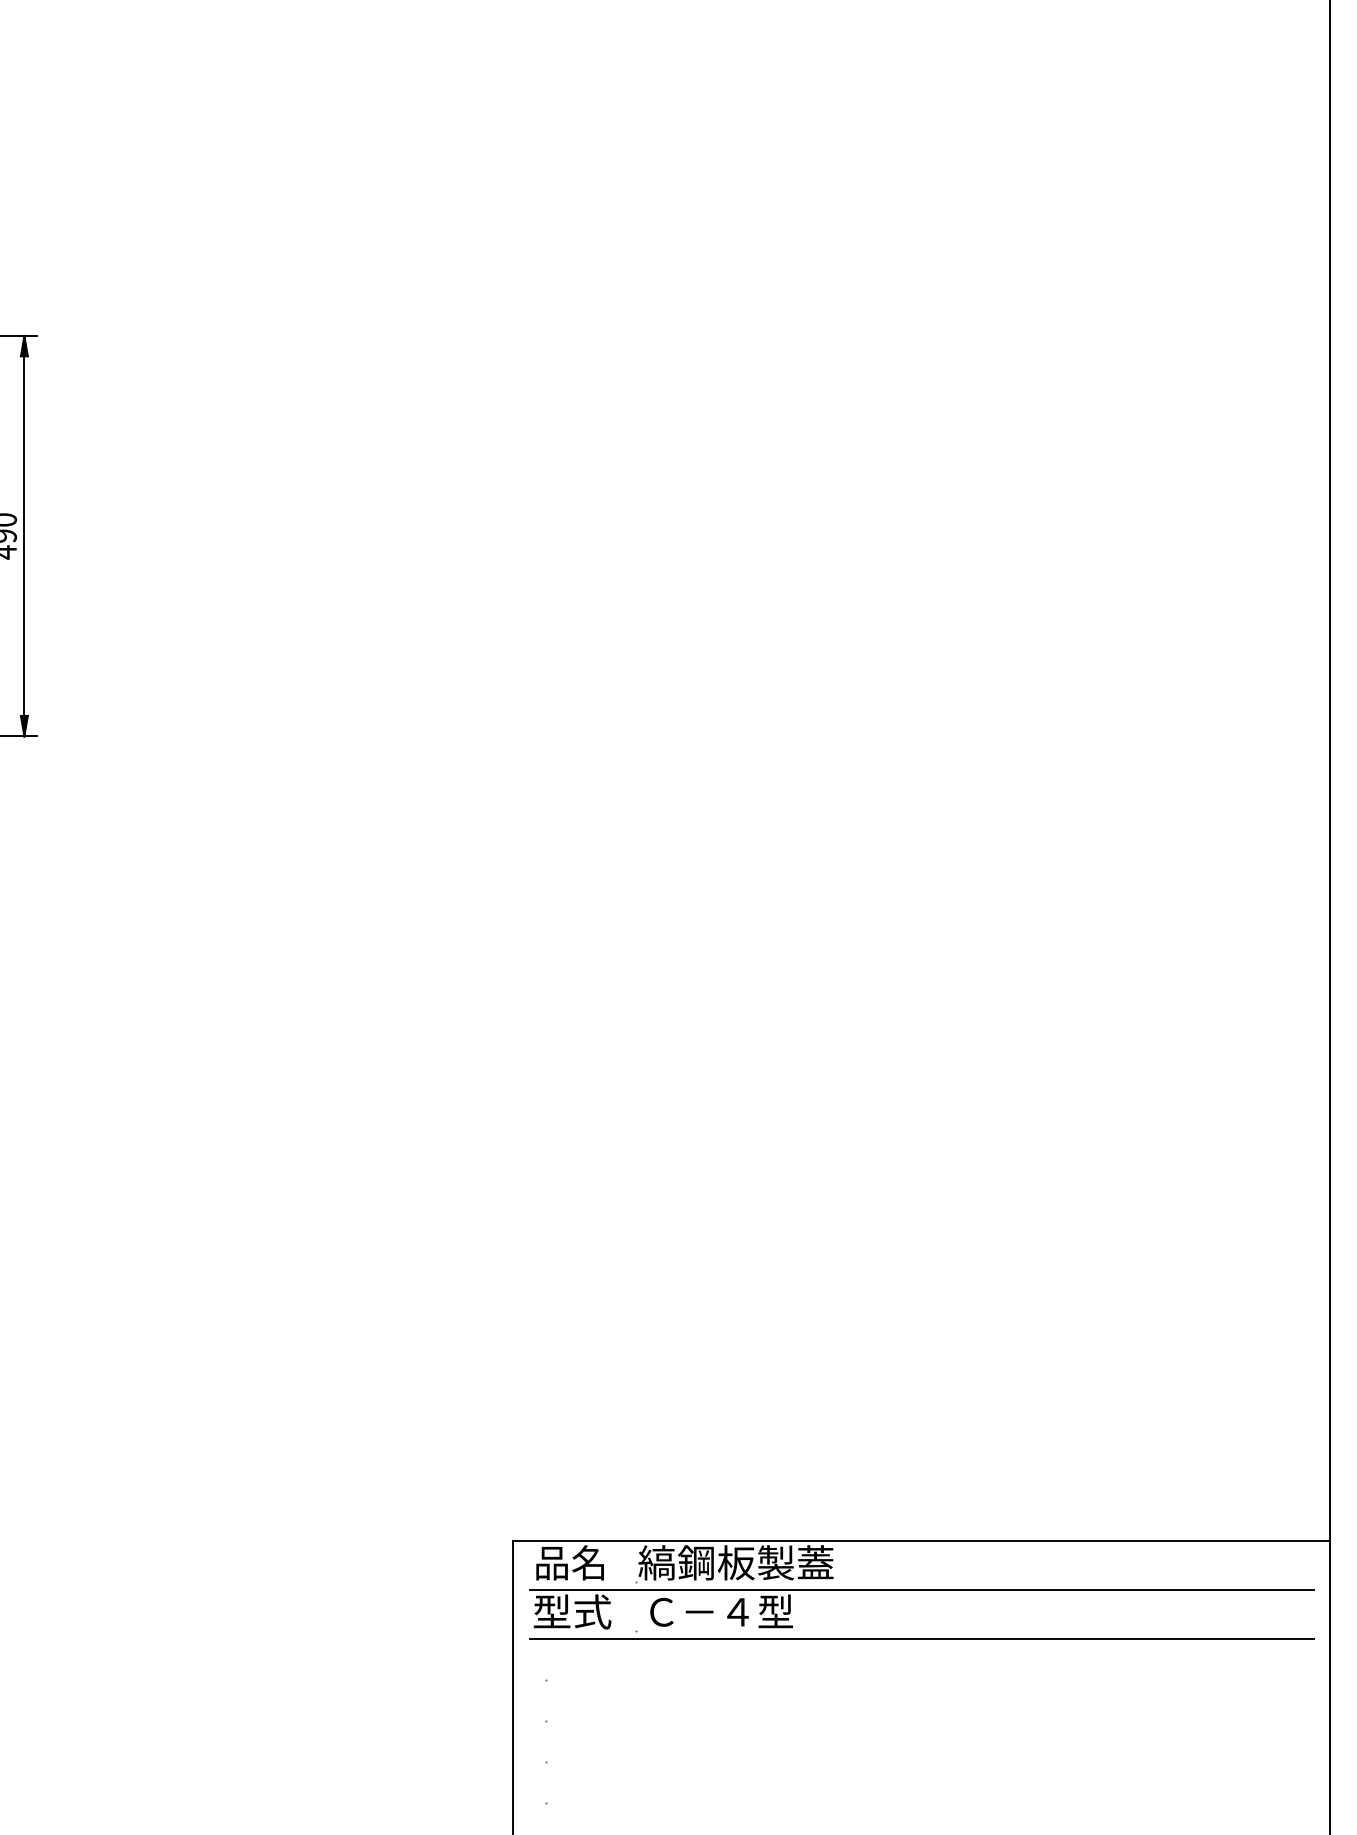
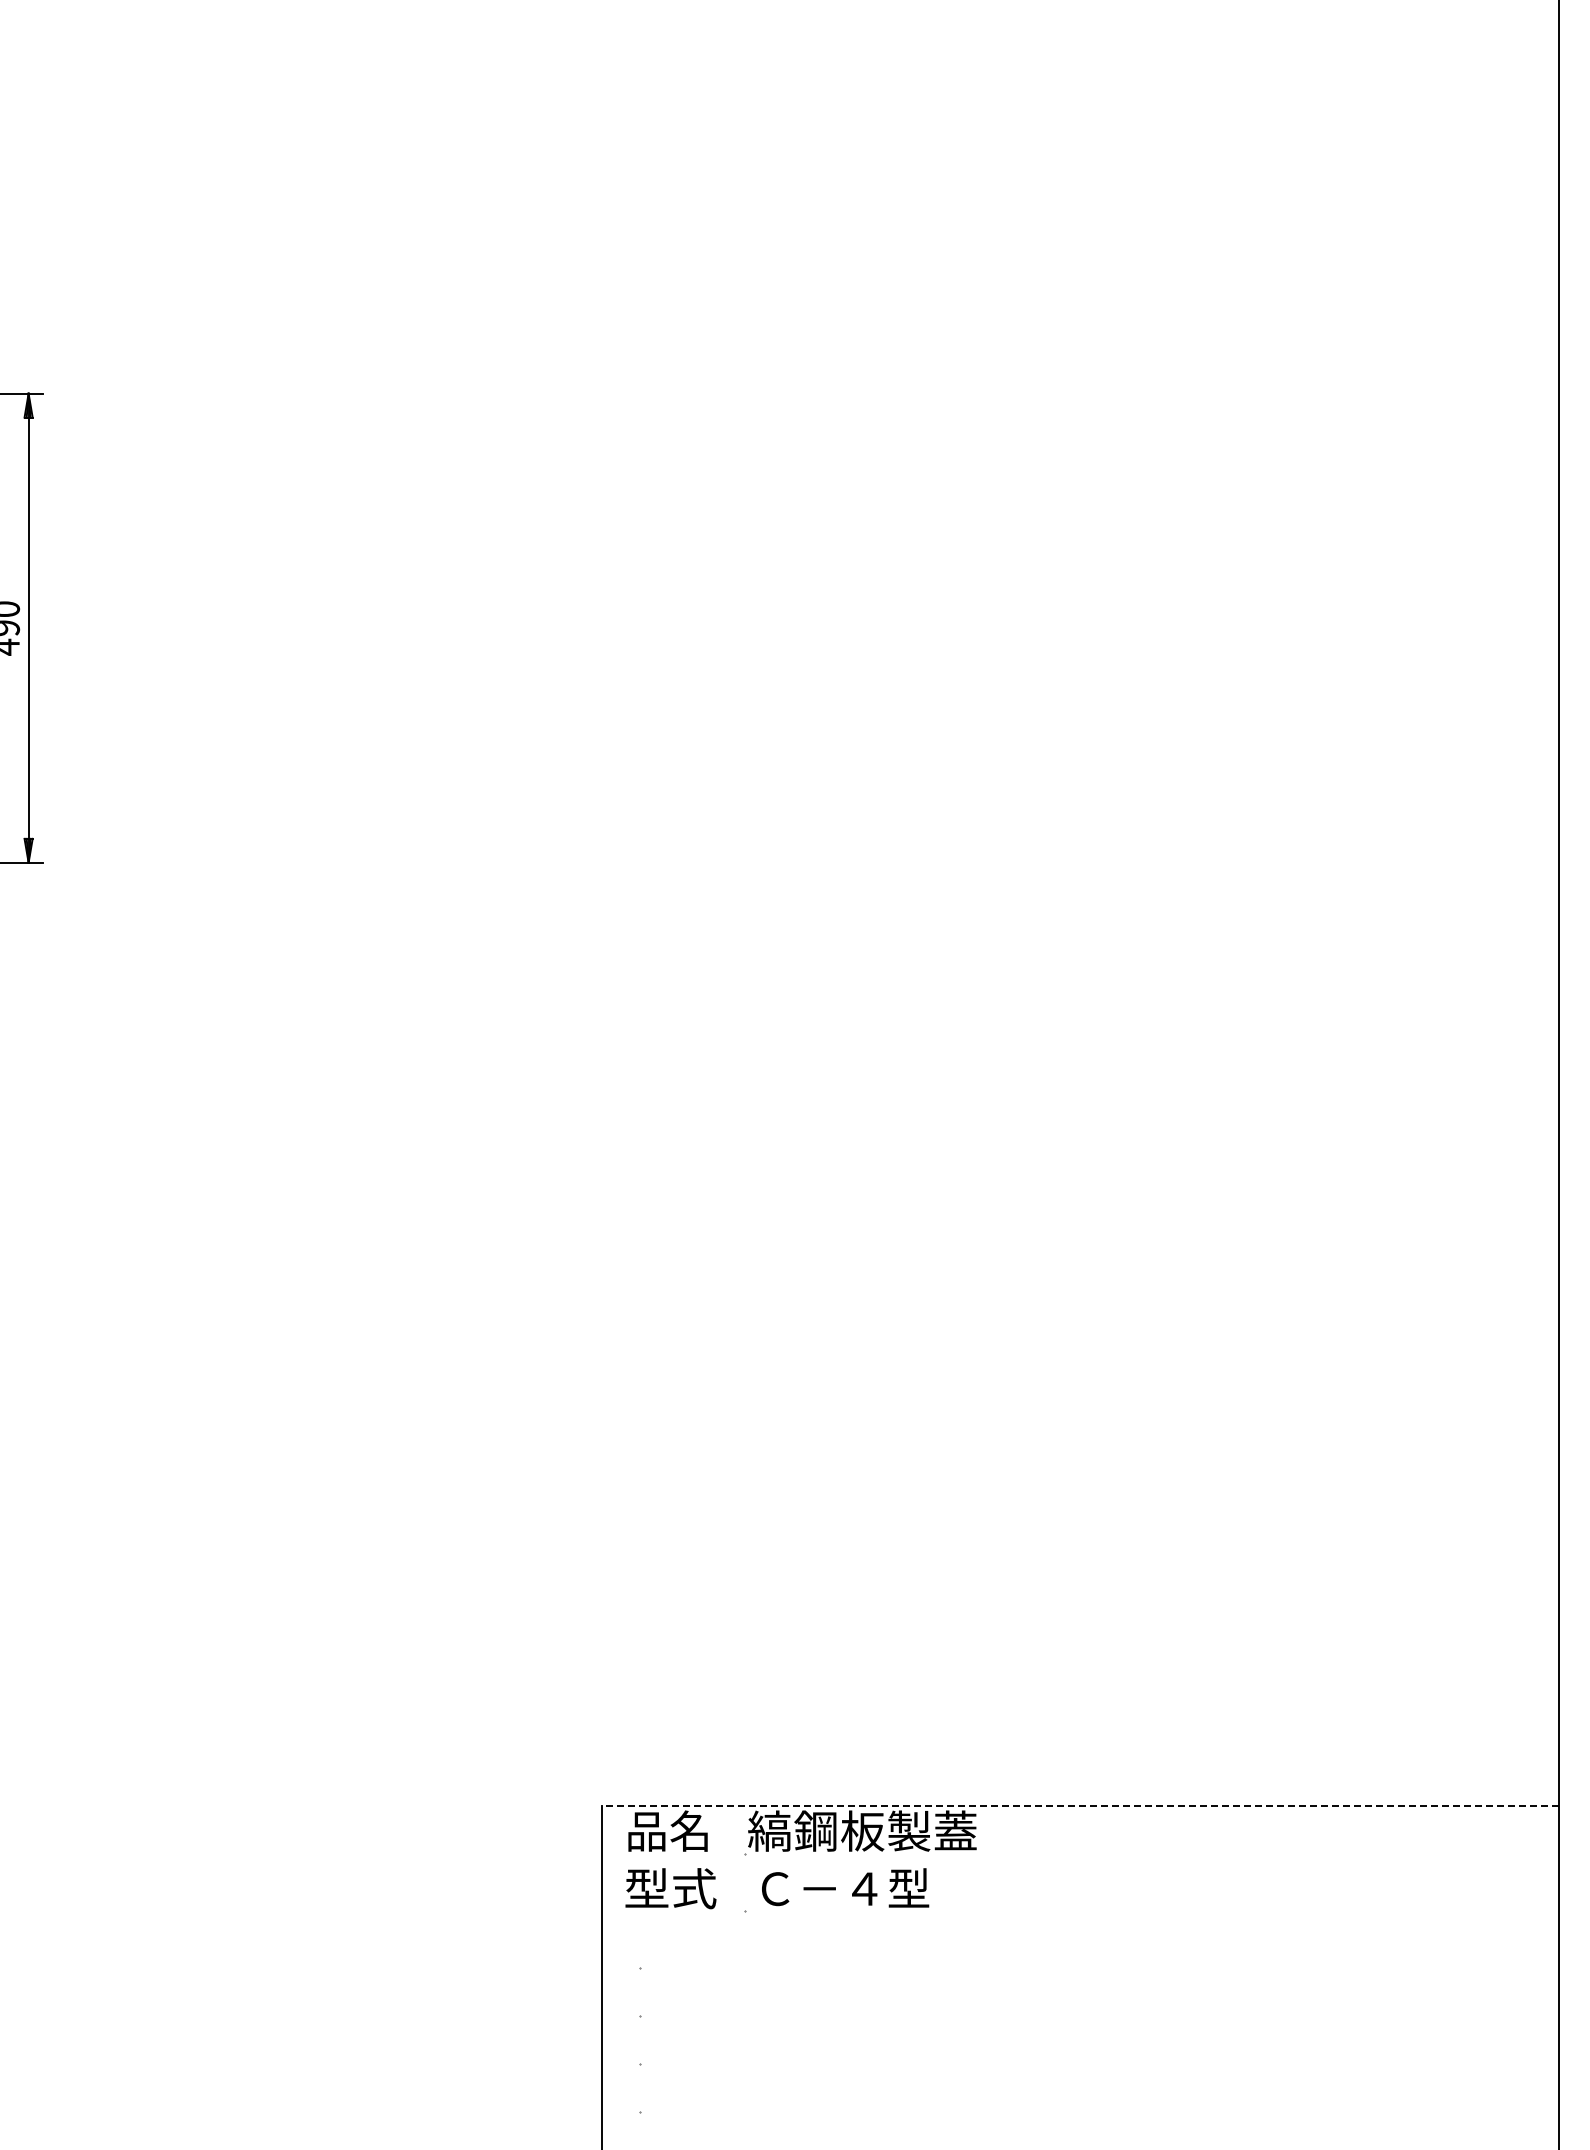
line: (922, 1540) -> (1080, 1805), solid -> dashed
line: (921, 1590) -> (1079, 1863), removed
line: (921, 1639) -> (1079, 1920), removed

